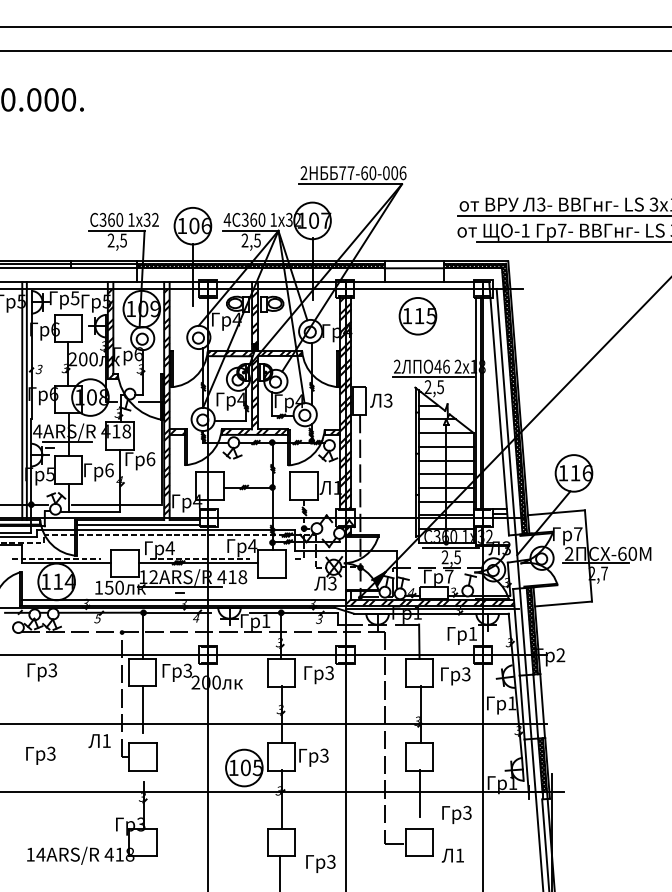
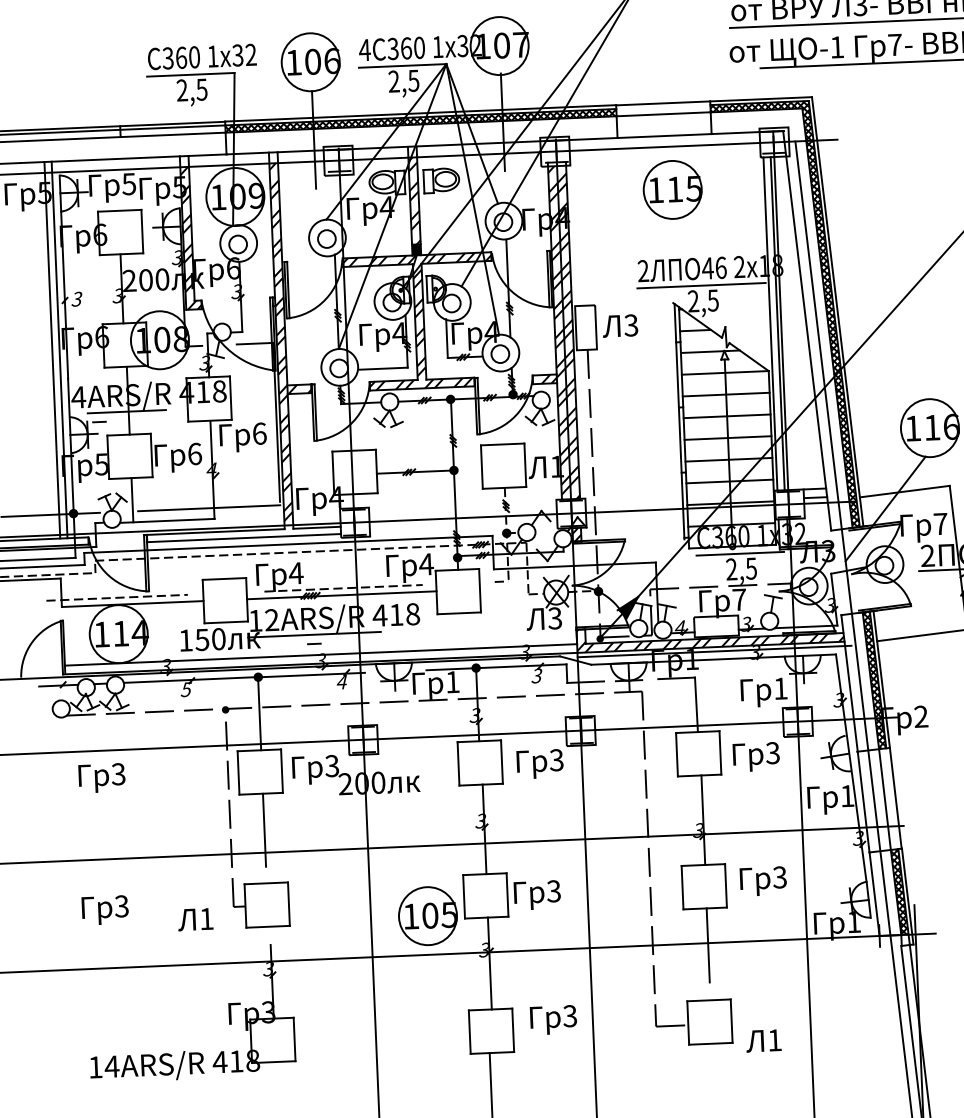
text: (99, 741) -> (195, 920), moved
text: (456, 814) -> (762, 880), moved
text: (320, 863) -> (553, 1019), moved

